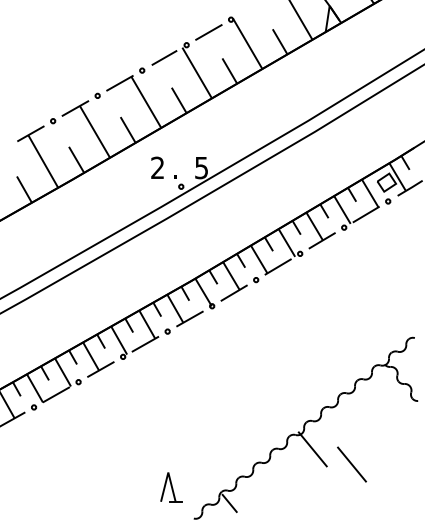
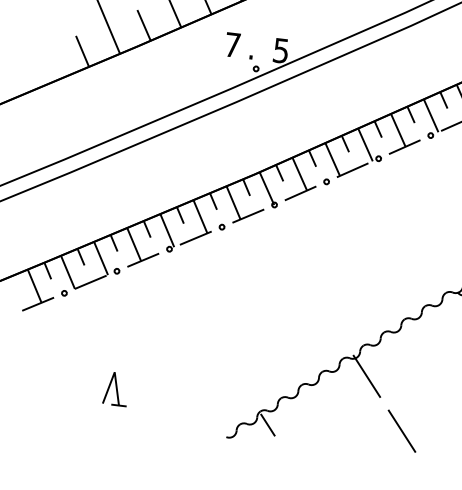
text: (157, 167) -> (232, 44), 2 -> 7
line: (351, 464) -> (401, 431), moved
part: (171, 487) -> (116, 389), moved

